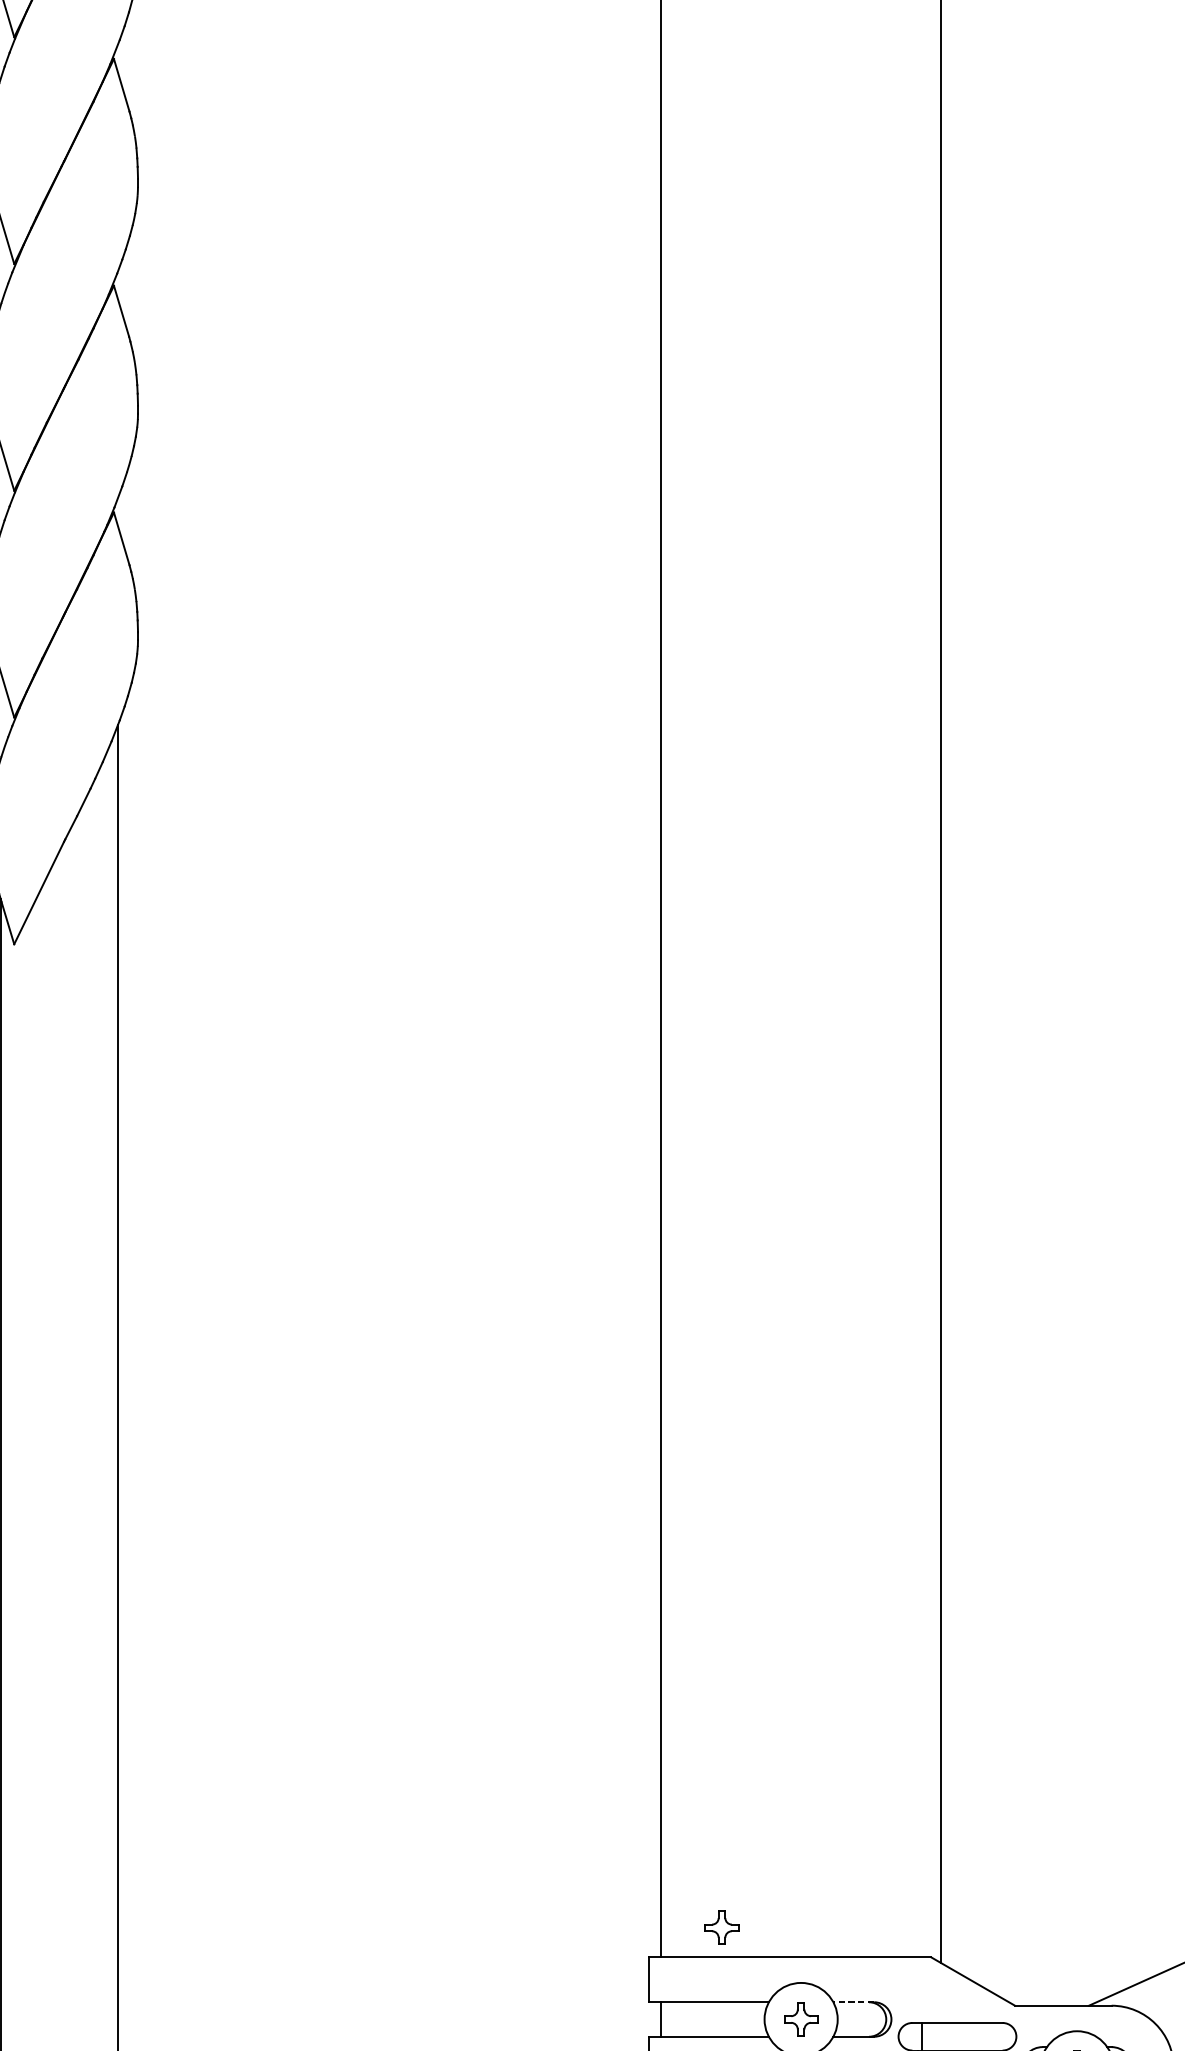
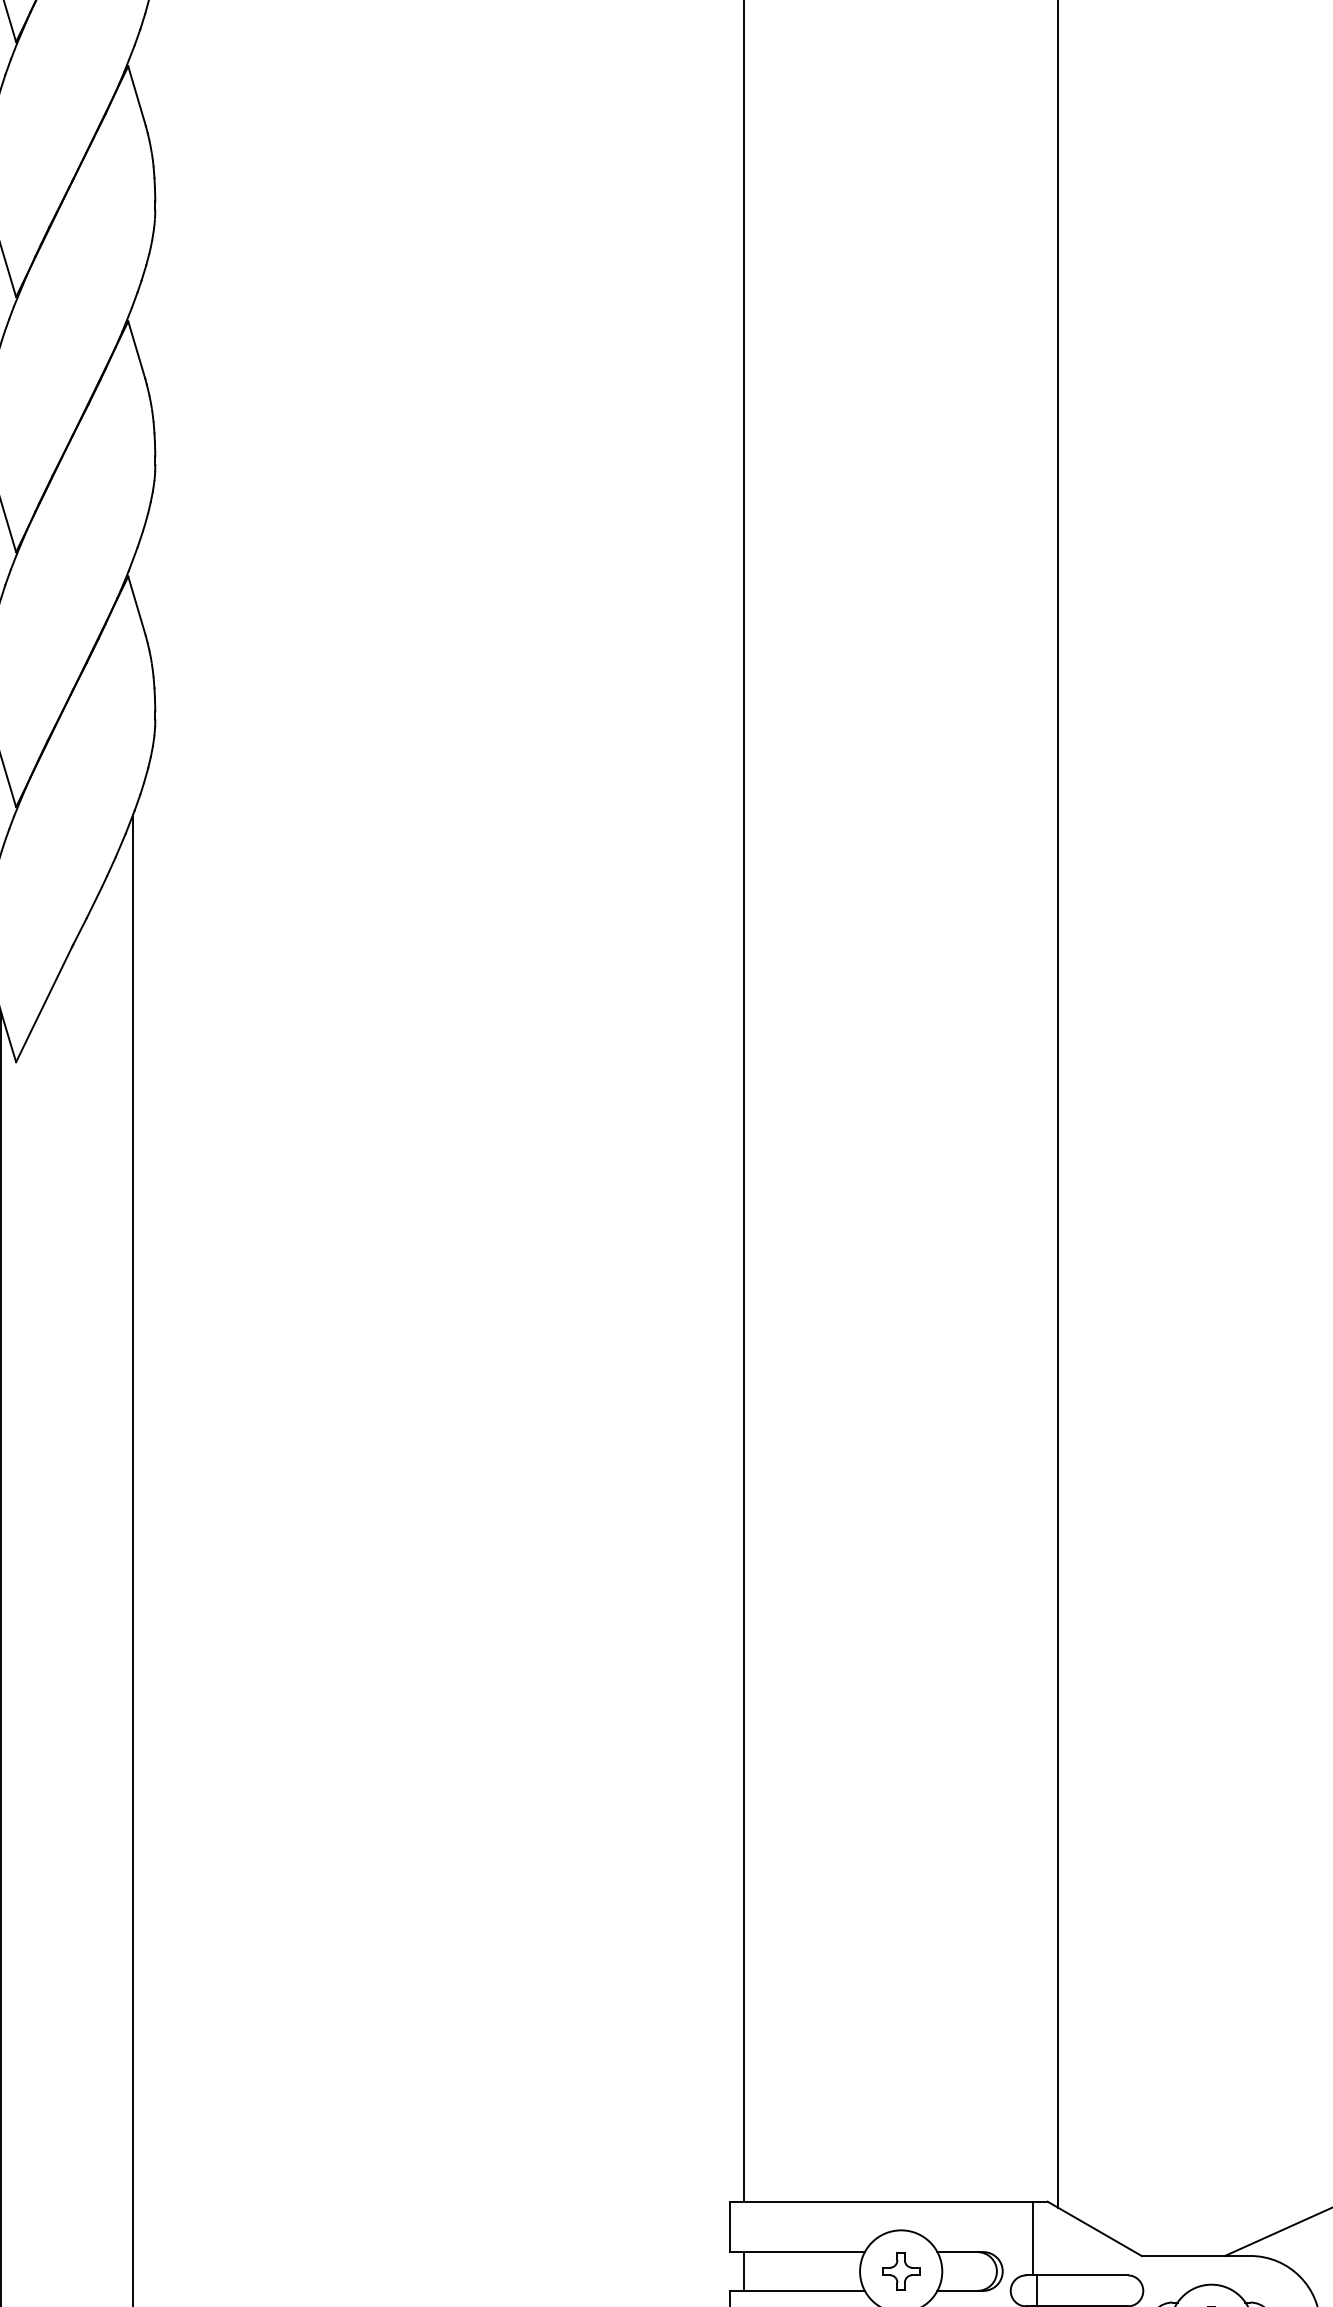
part: (722, 1927) -> (812, 2168), removed
line: (917, 1990) -> (1032, 2238), added
line: (853, 2002) -> (960, 2252), dashed -> solid

